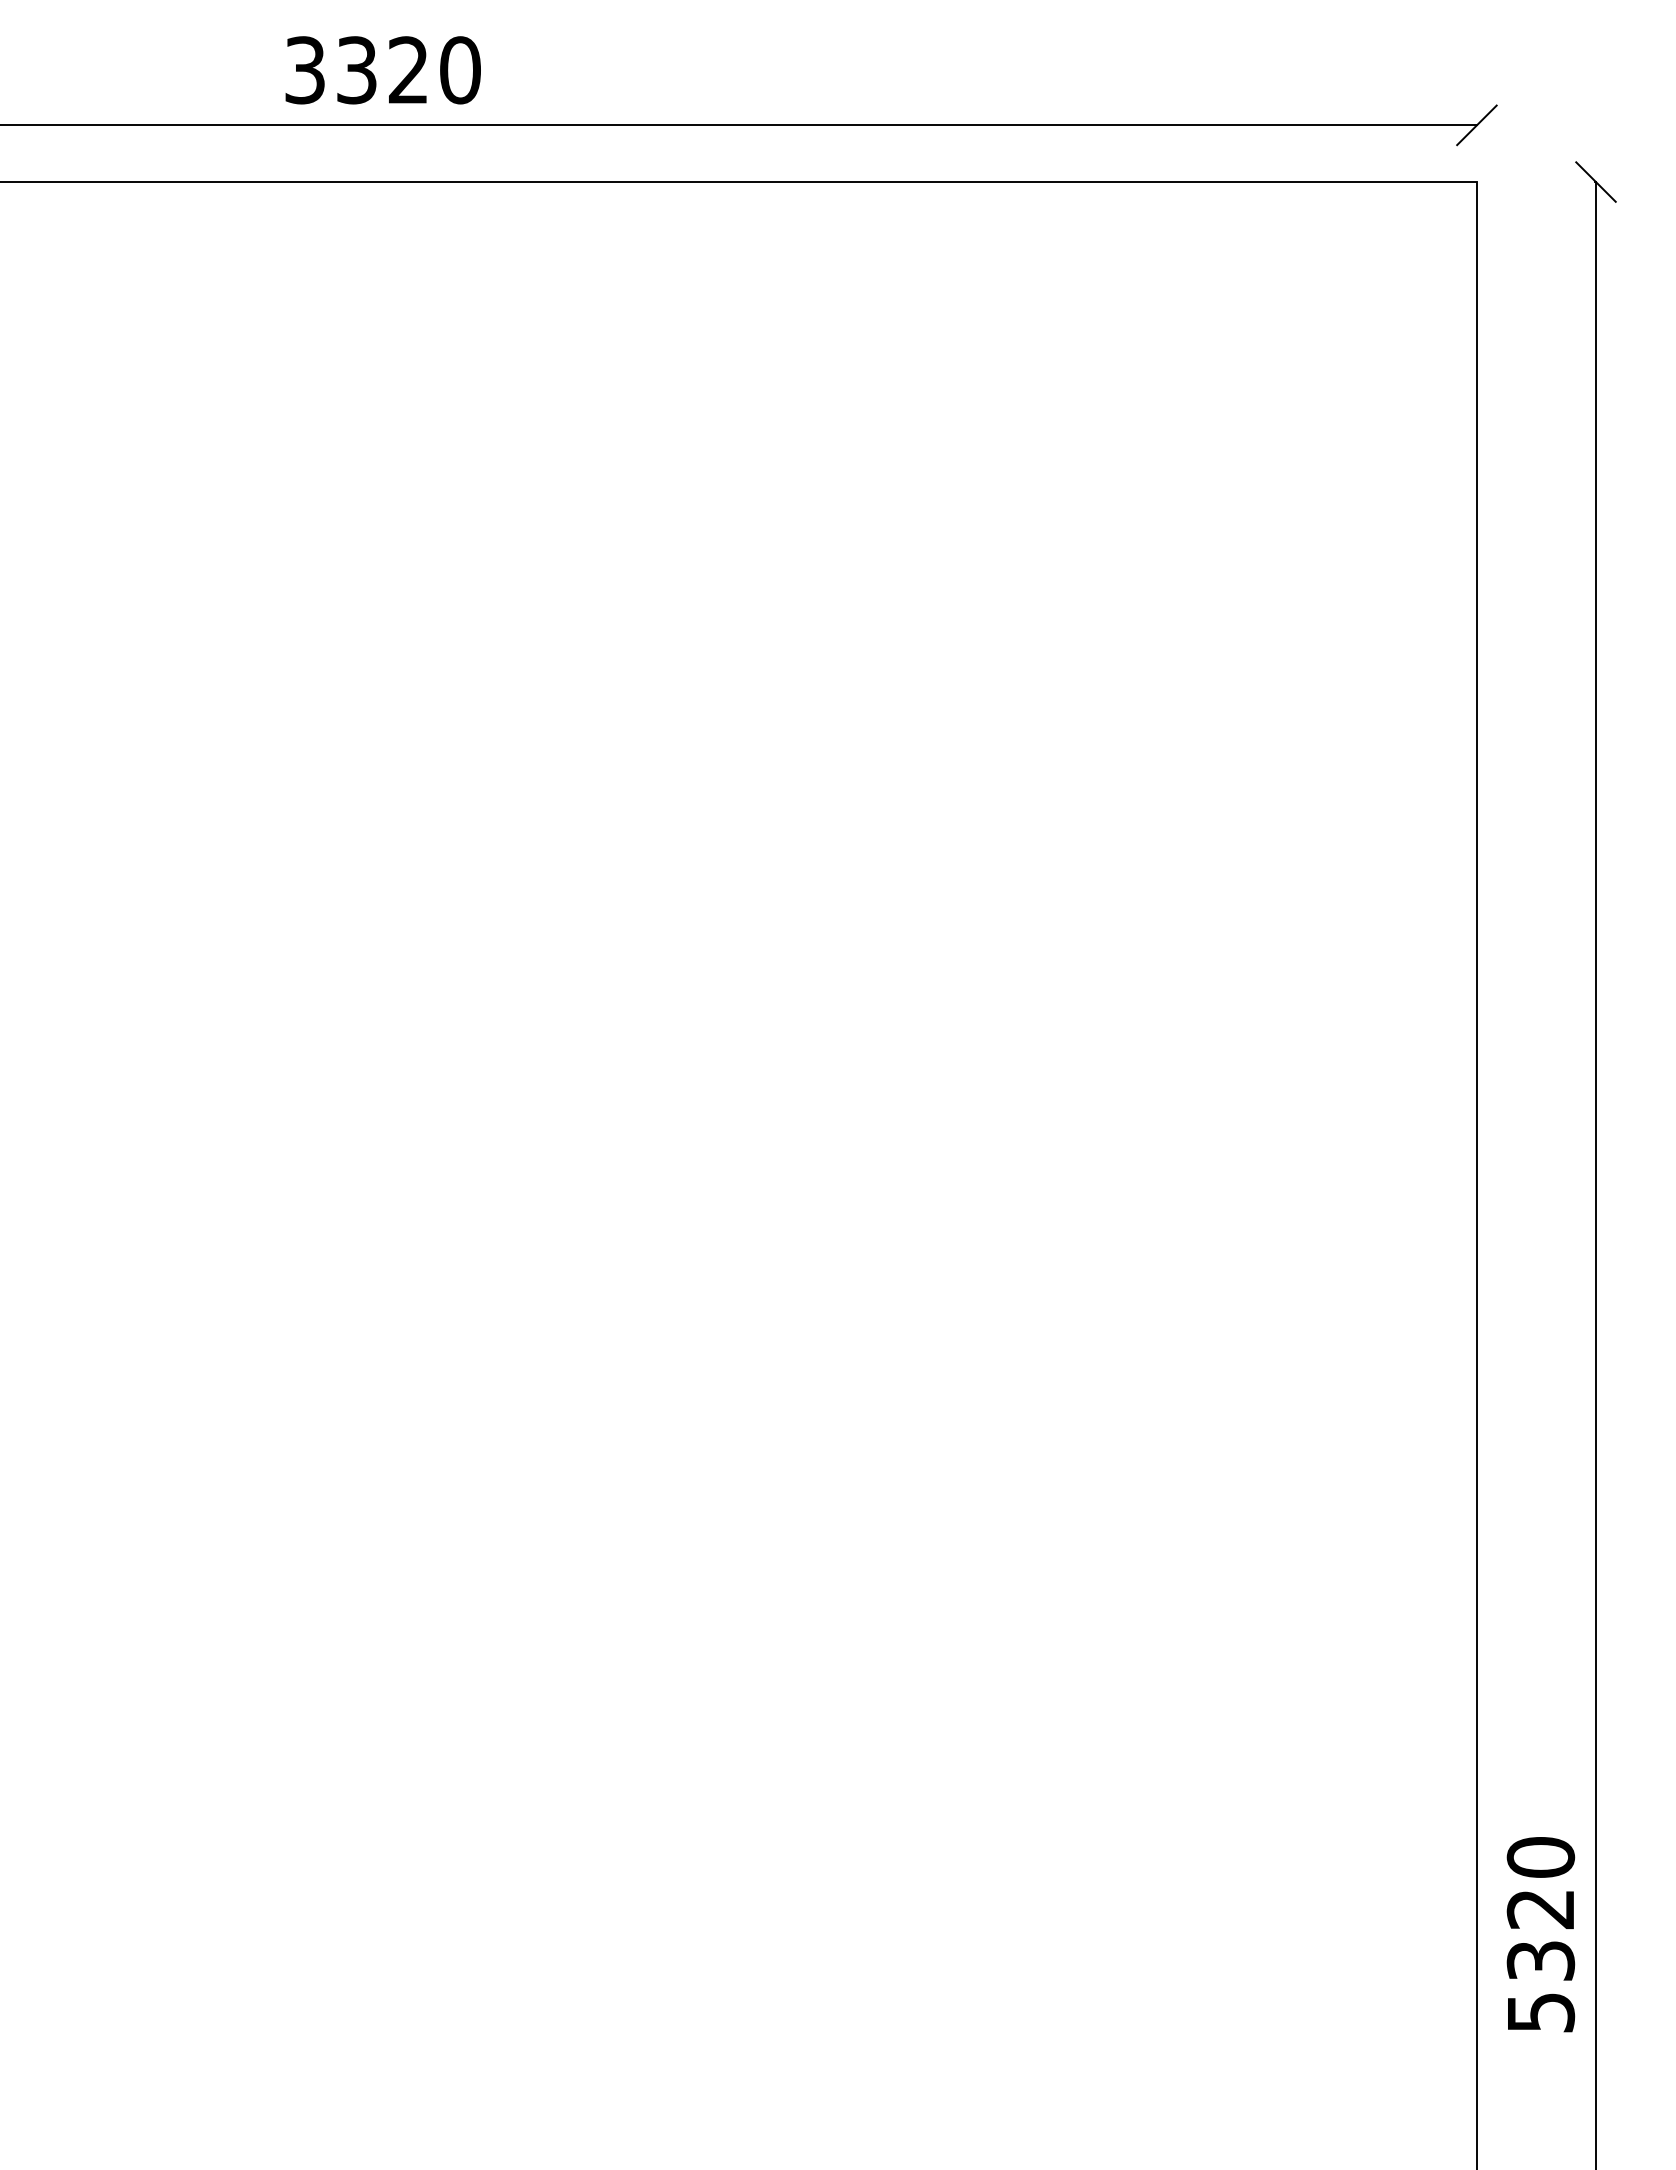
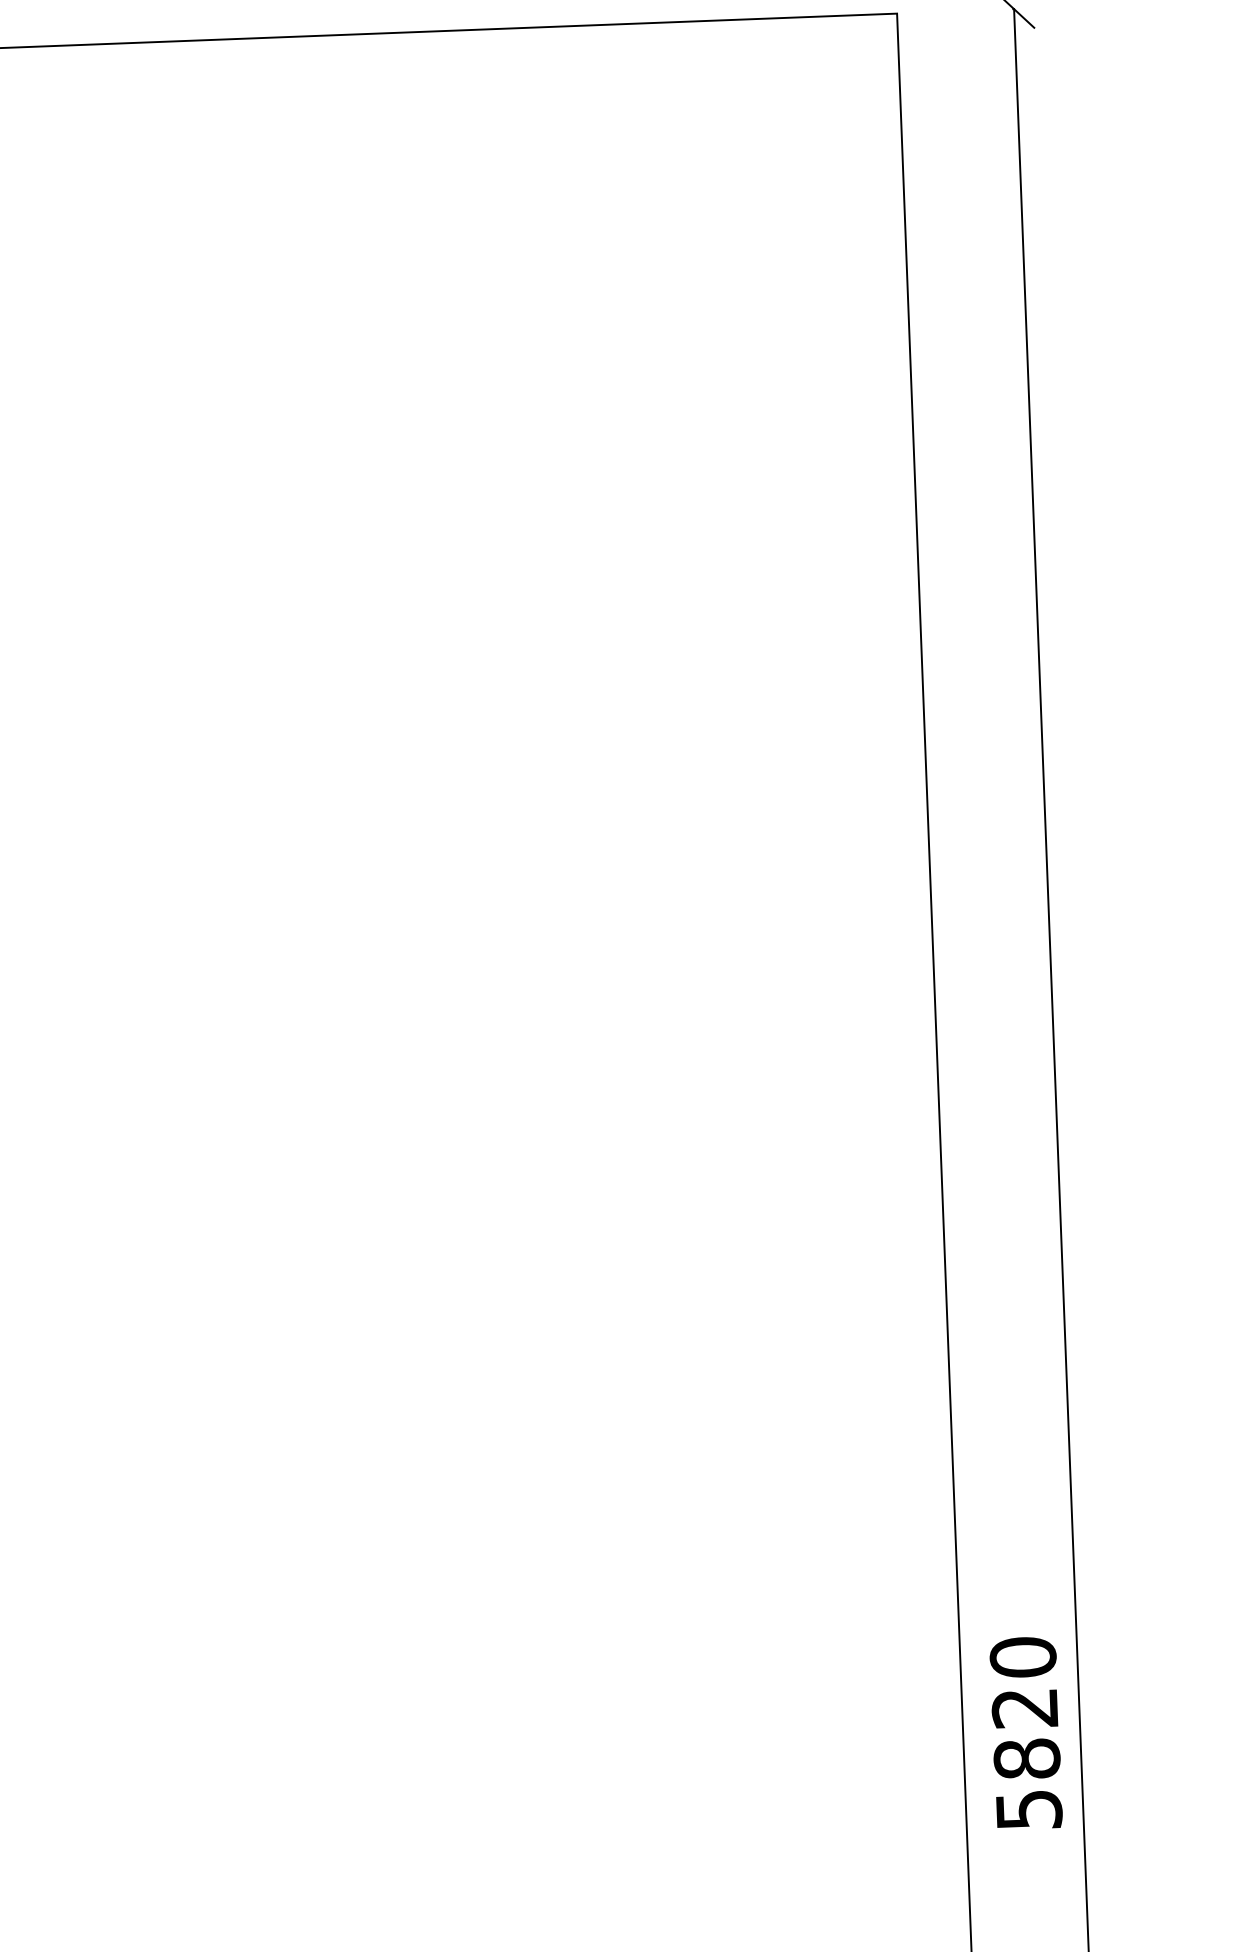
text: (1540, 1960) -> (1026, 1758), 5320 -> 5820

